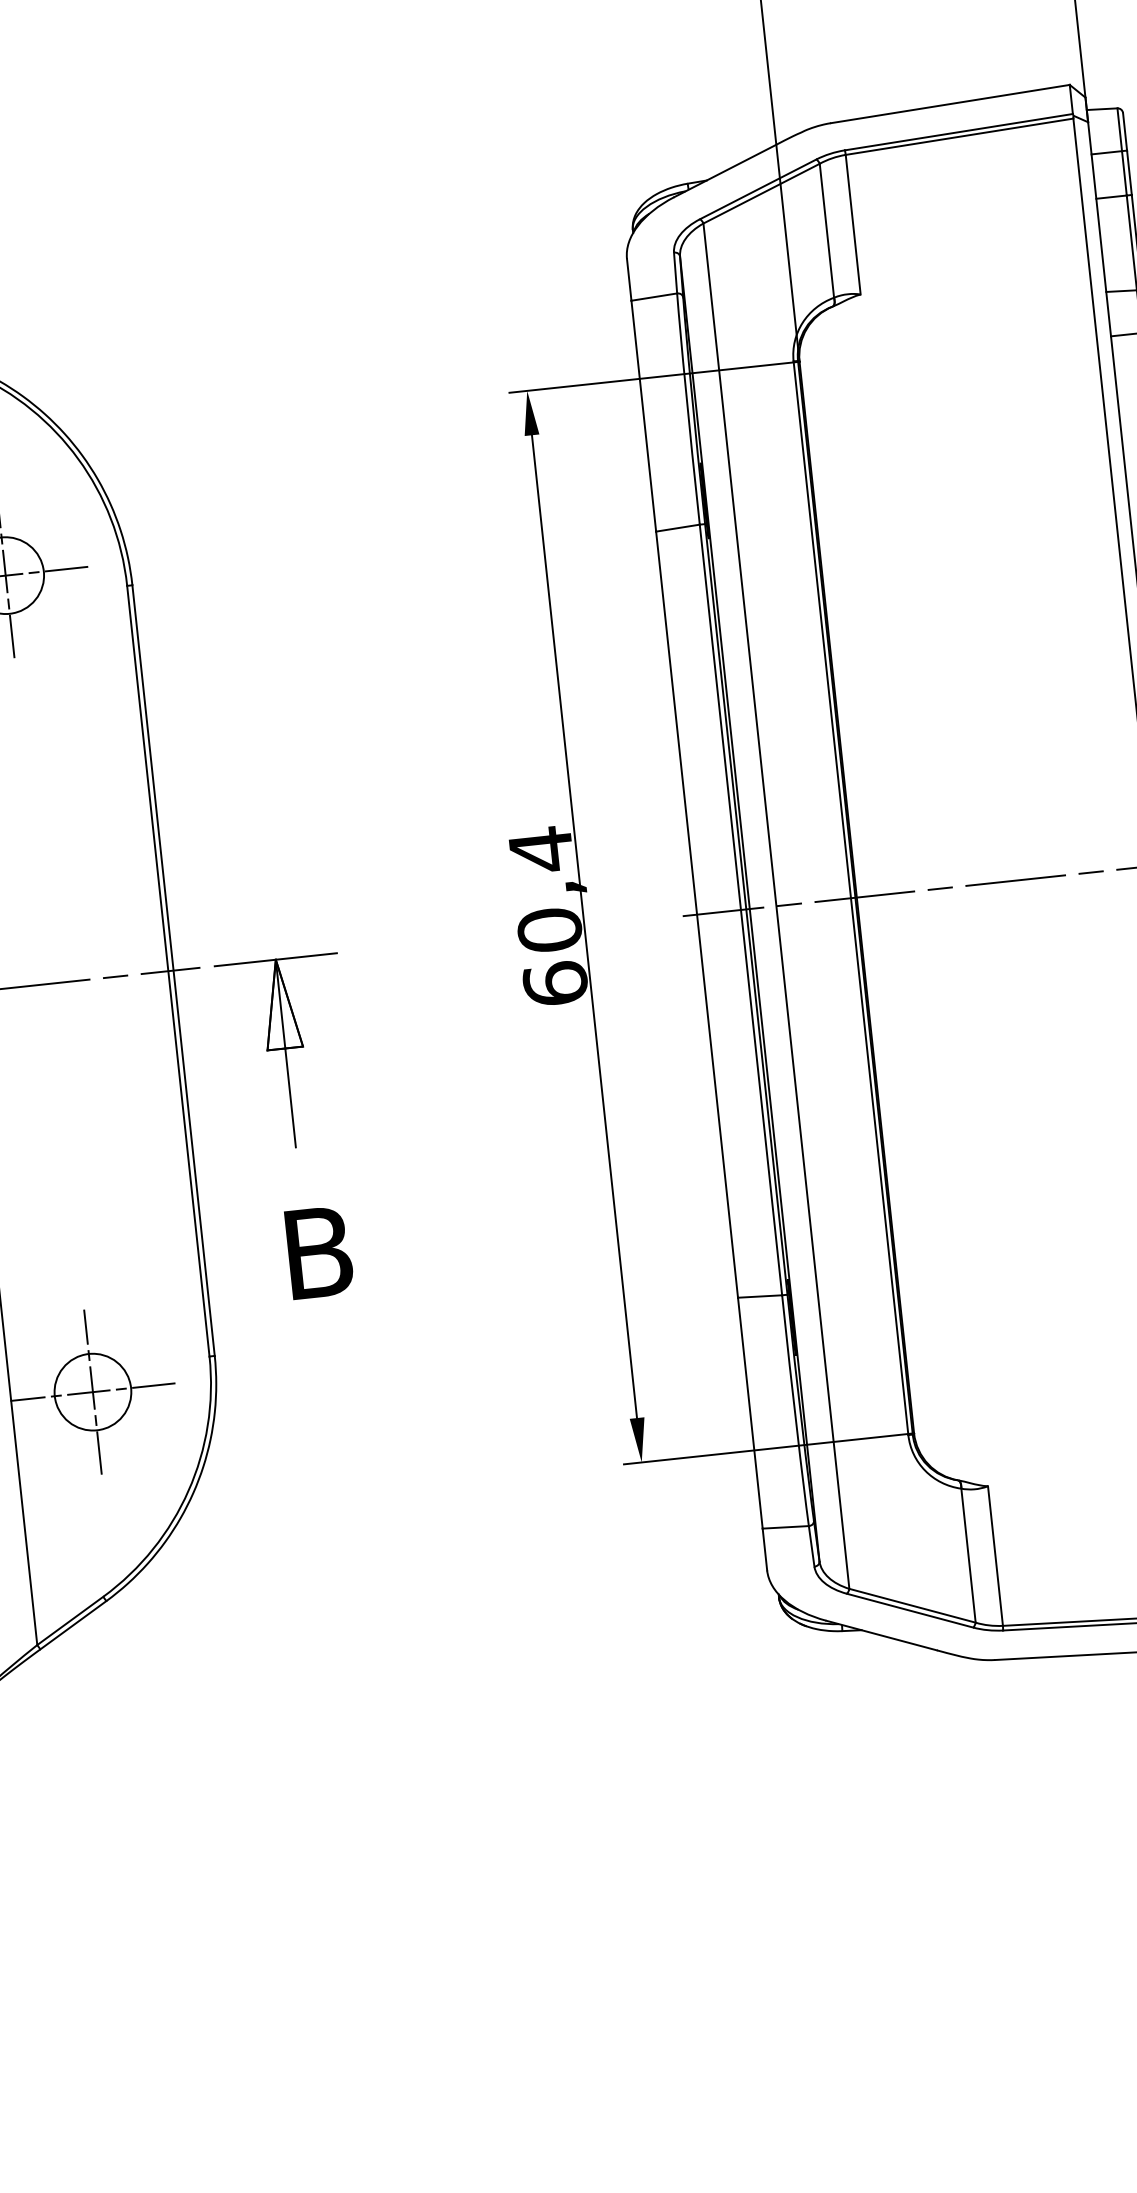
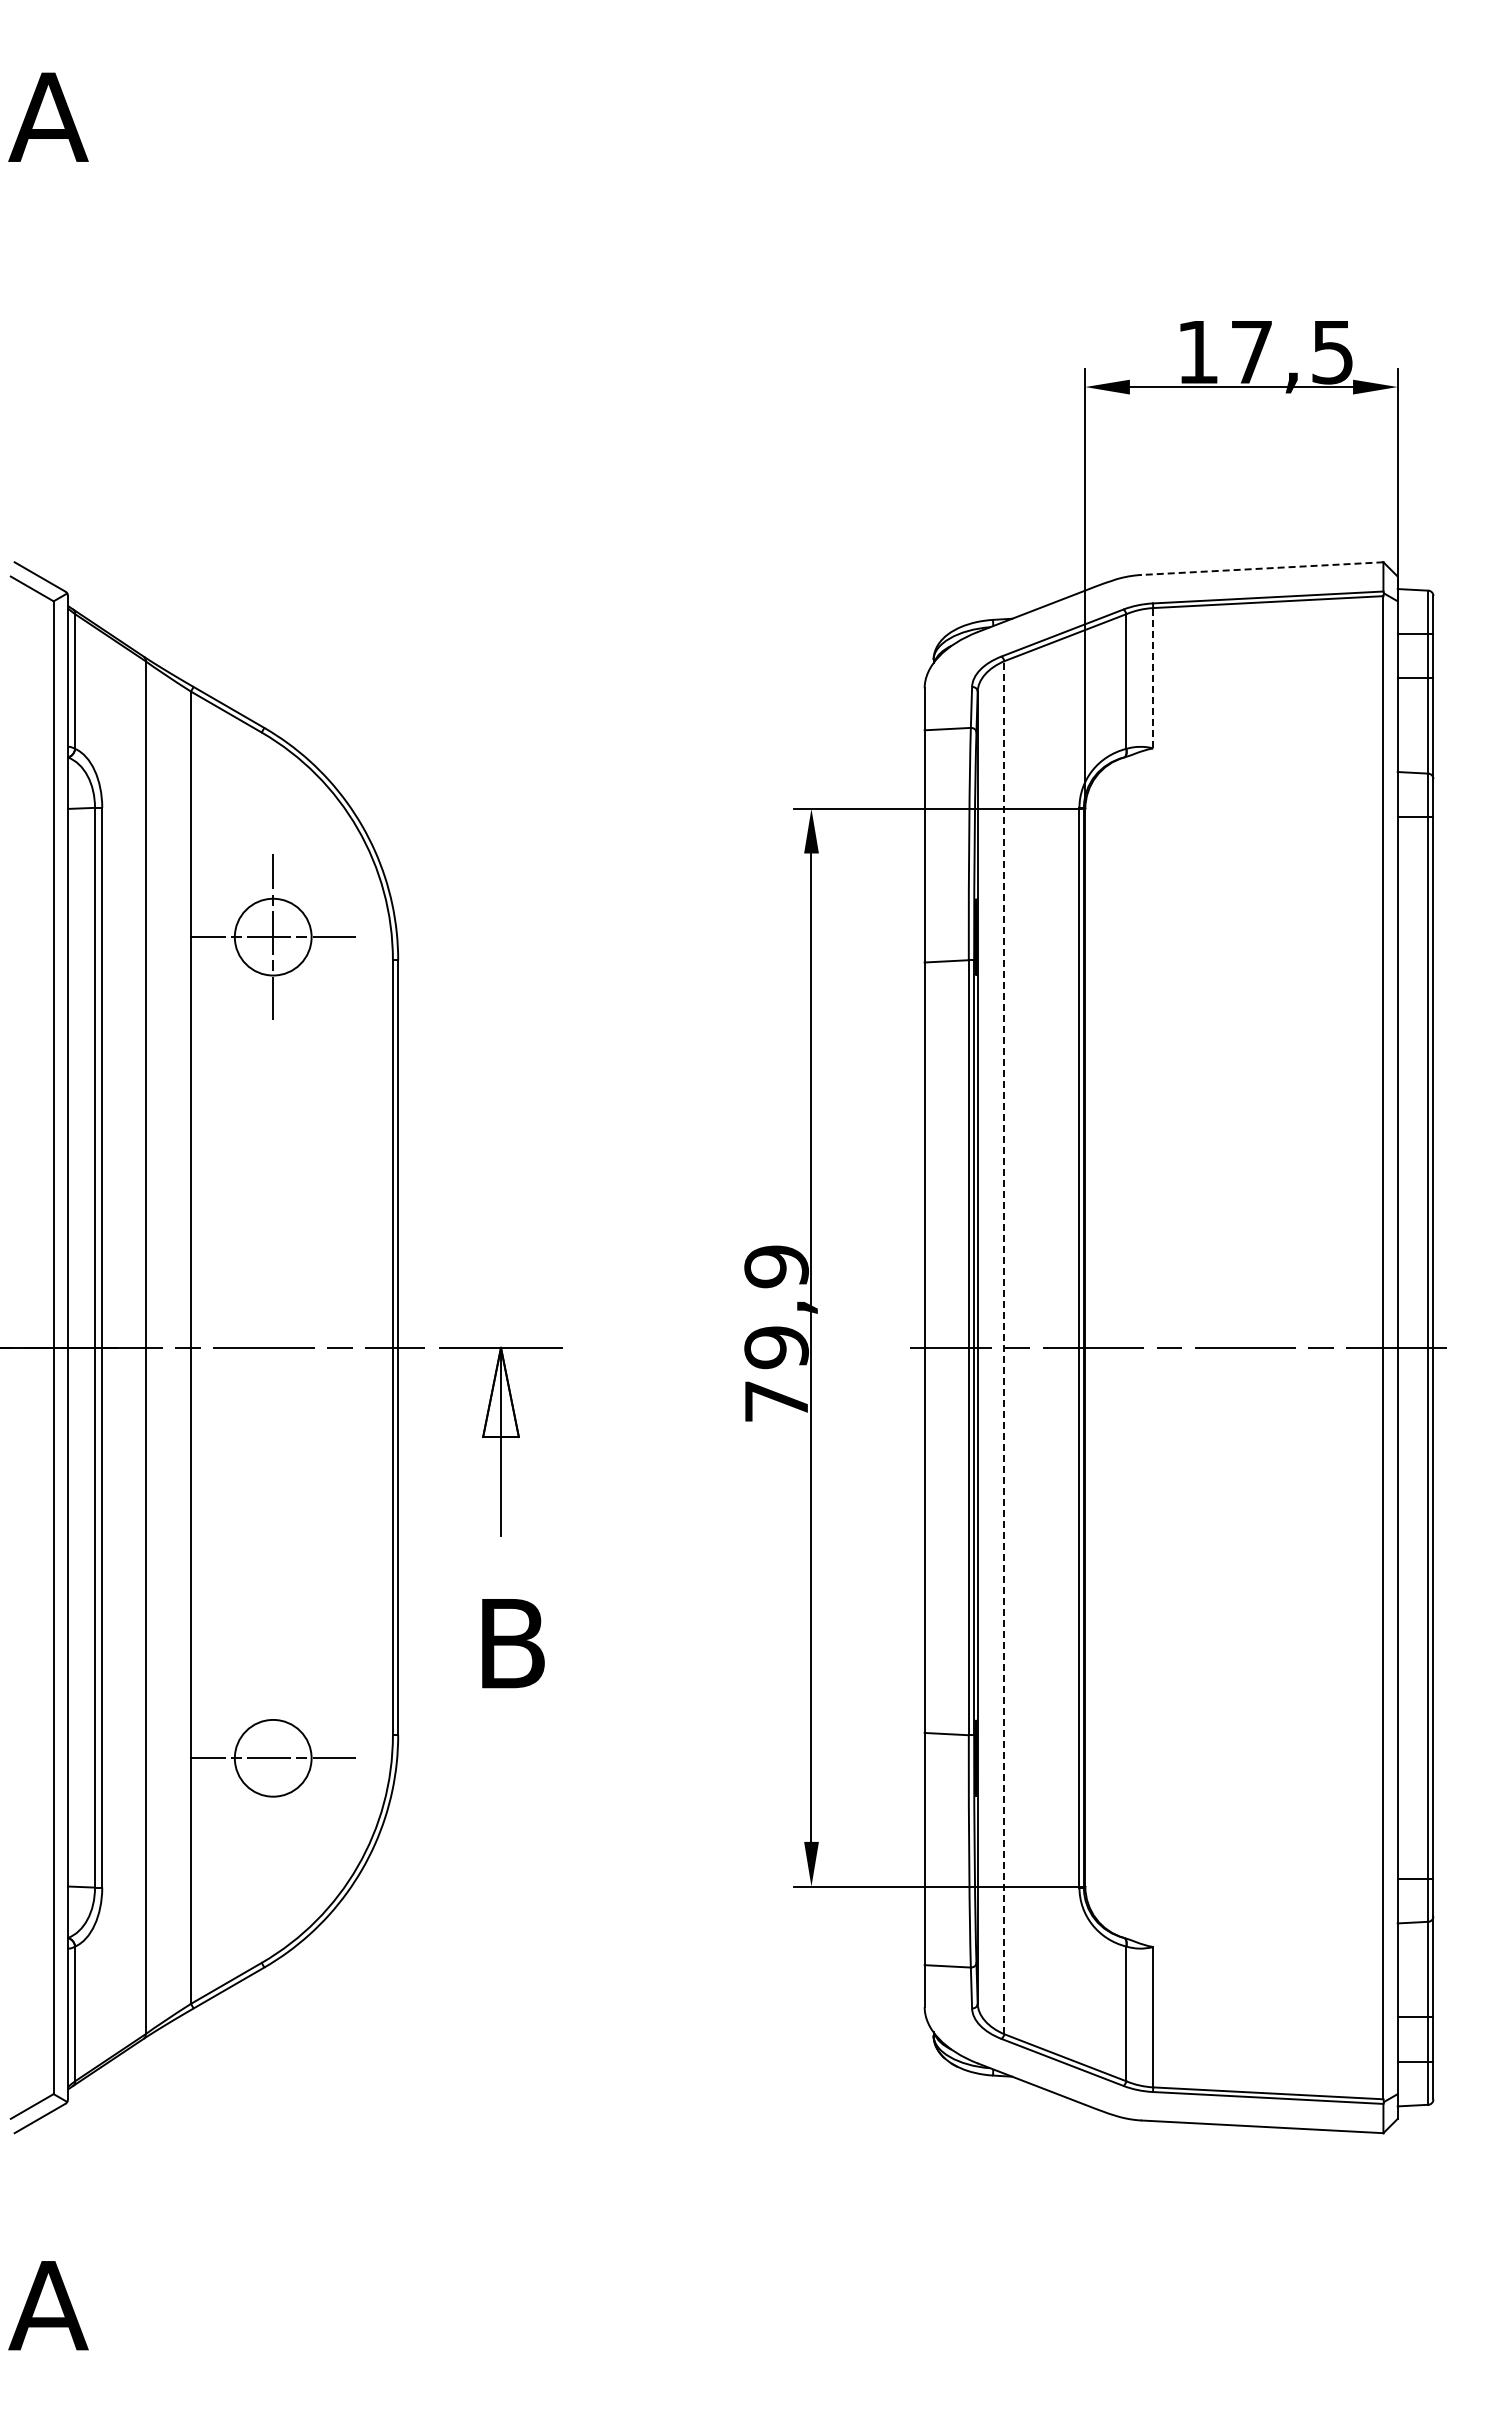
line: (950, 103) -> (1262, 568), solid -> dashed
line: (853, 223) -> (1153, 677), solid -> dashed
line: (776, 905) -> (1004, 1347), solid -> dashed
text: (548, 916) -> (776, 1333), 60,4 -> 79,9
line: (93, 1392) -> (273, 1758), removed

